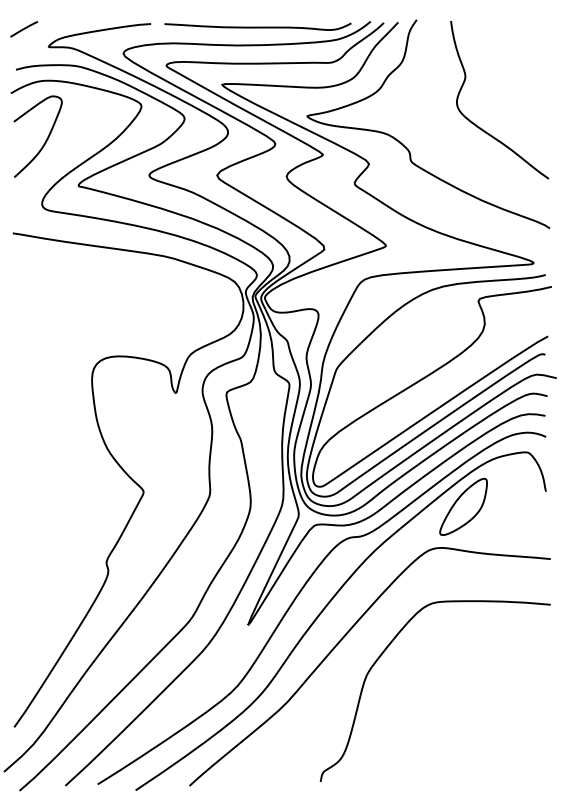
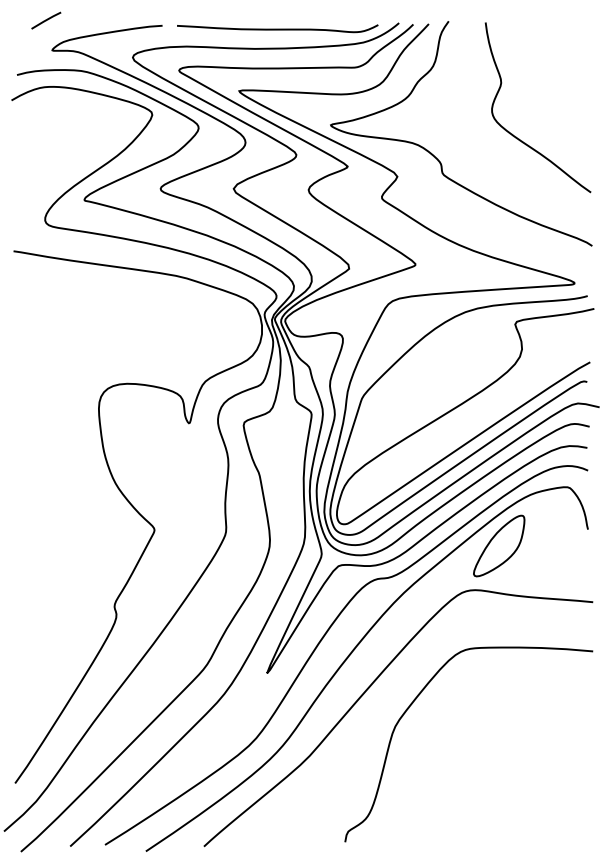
line: (24, 29) -> (46, 20), moved
curve: (45, 140) -> (48, 151), removed

